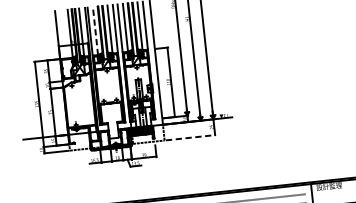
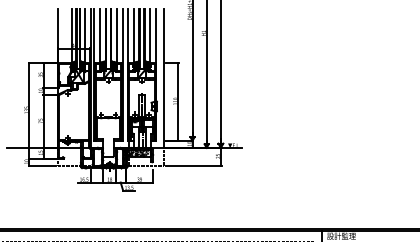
line: (95, 30) -> (100, 35), dashed -> solid
line: (191, 137) -> (194, 165), dashed -> solid

